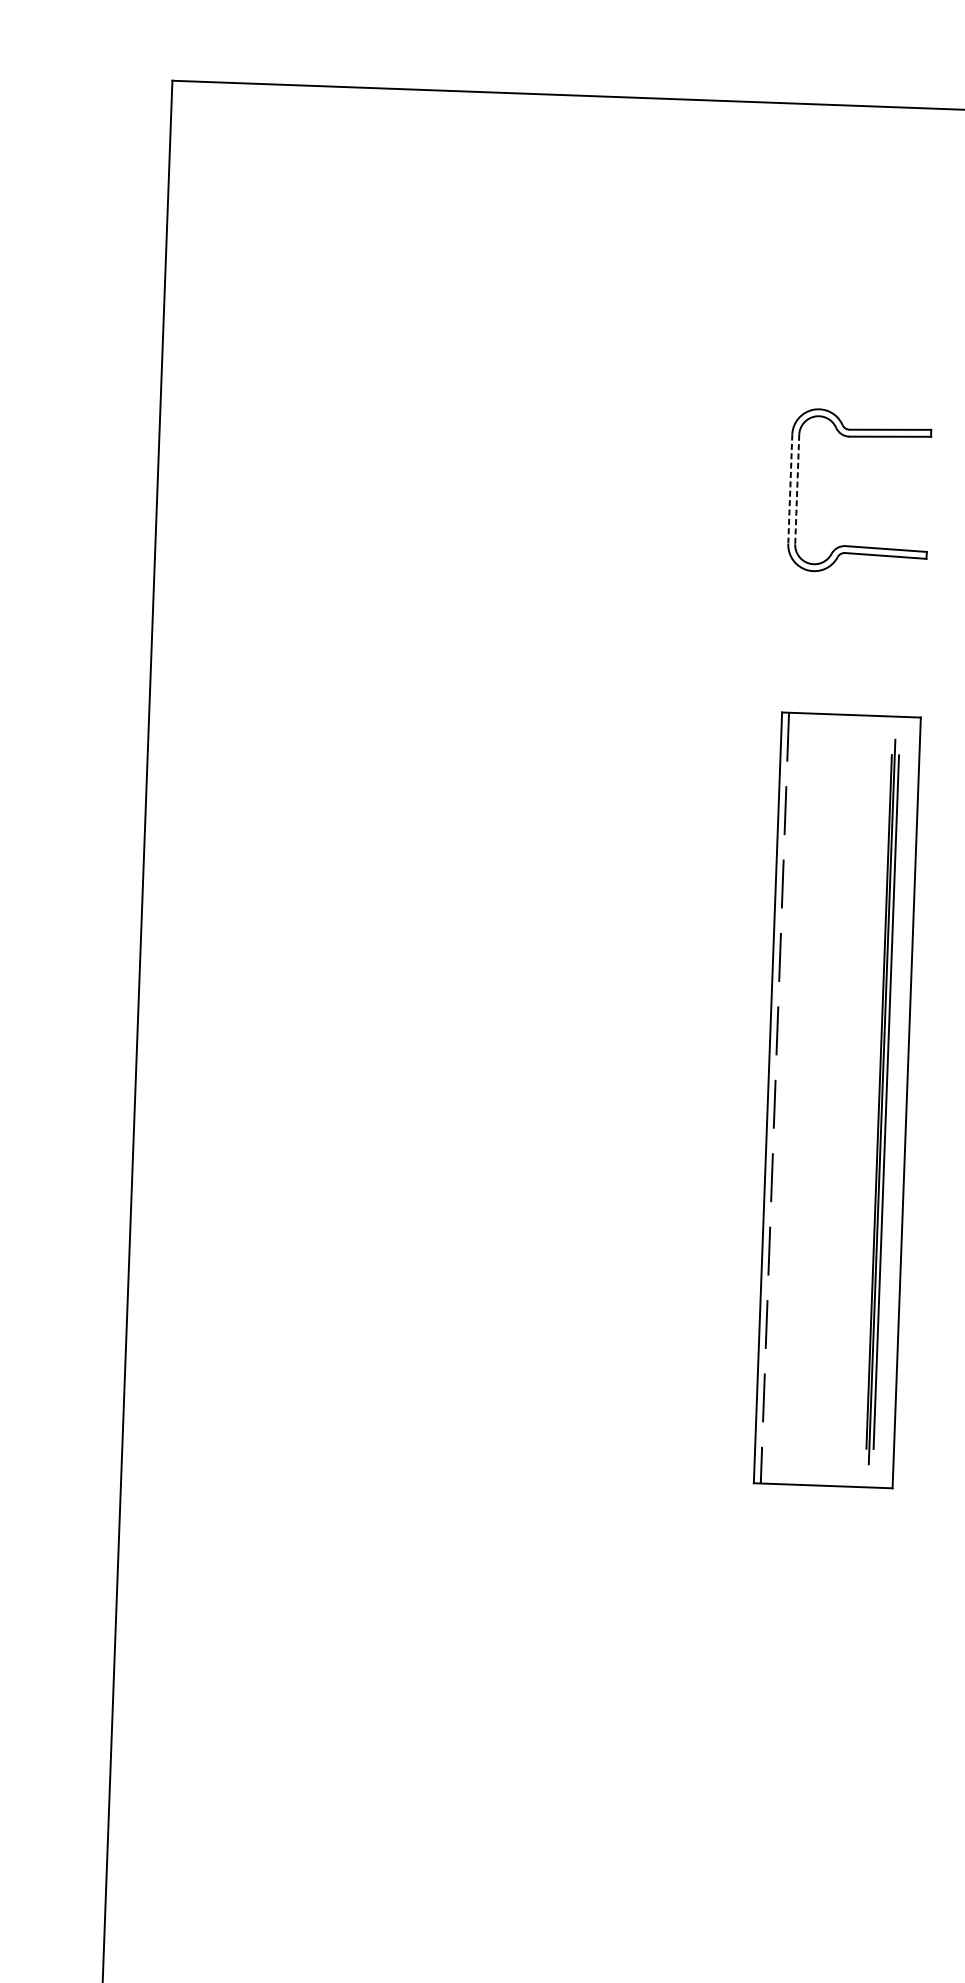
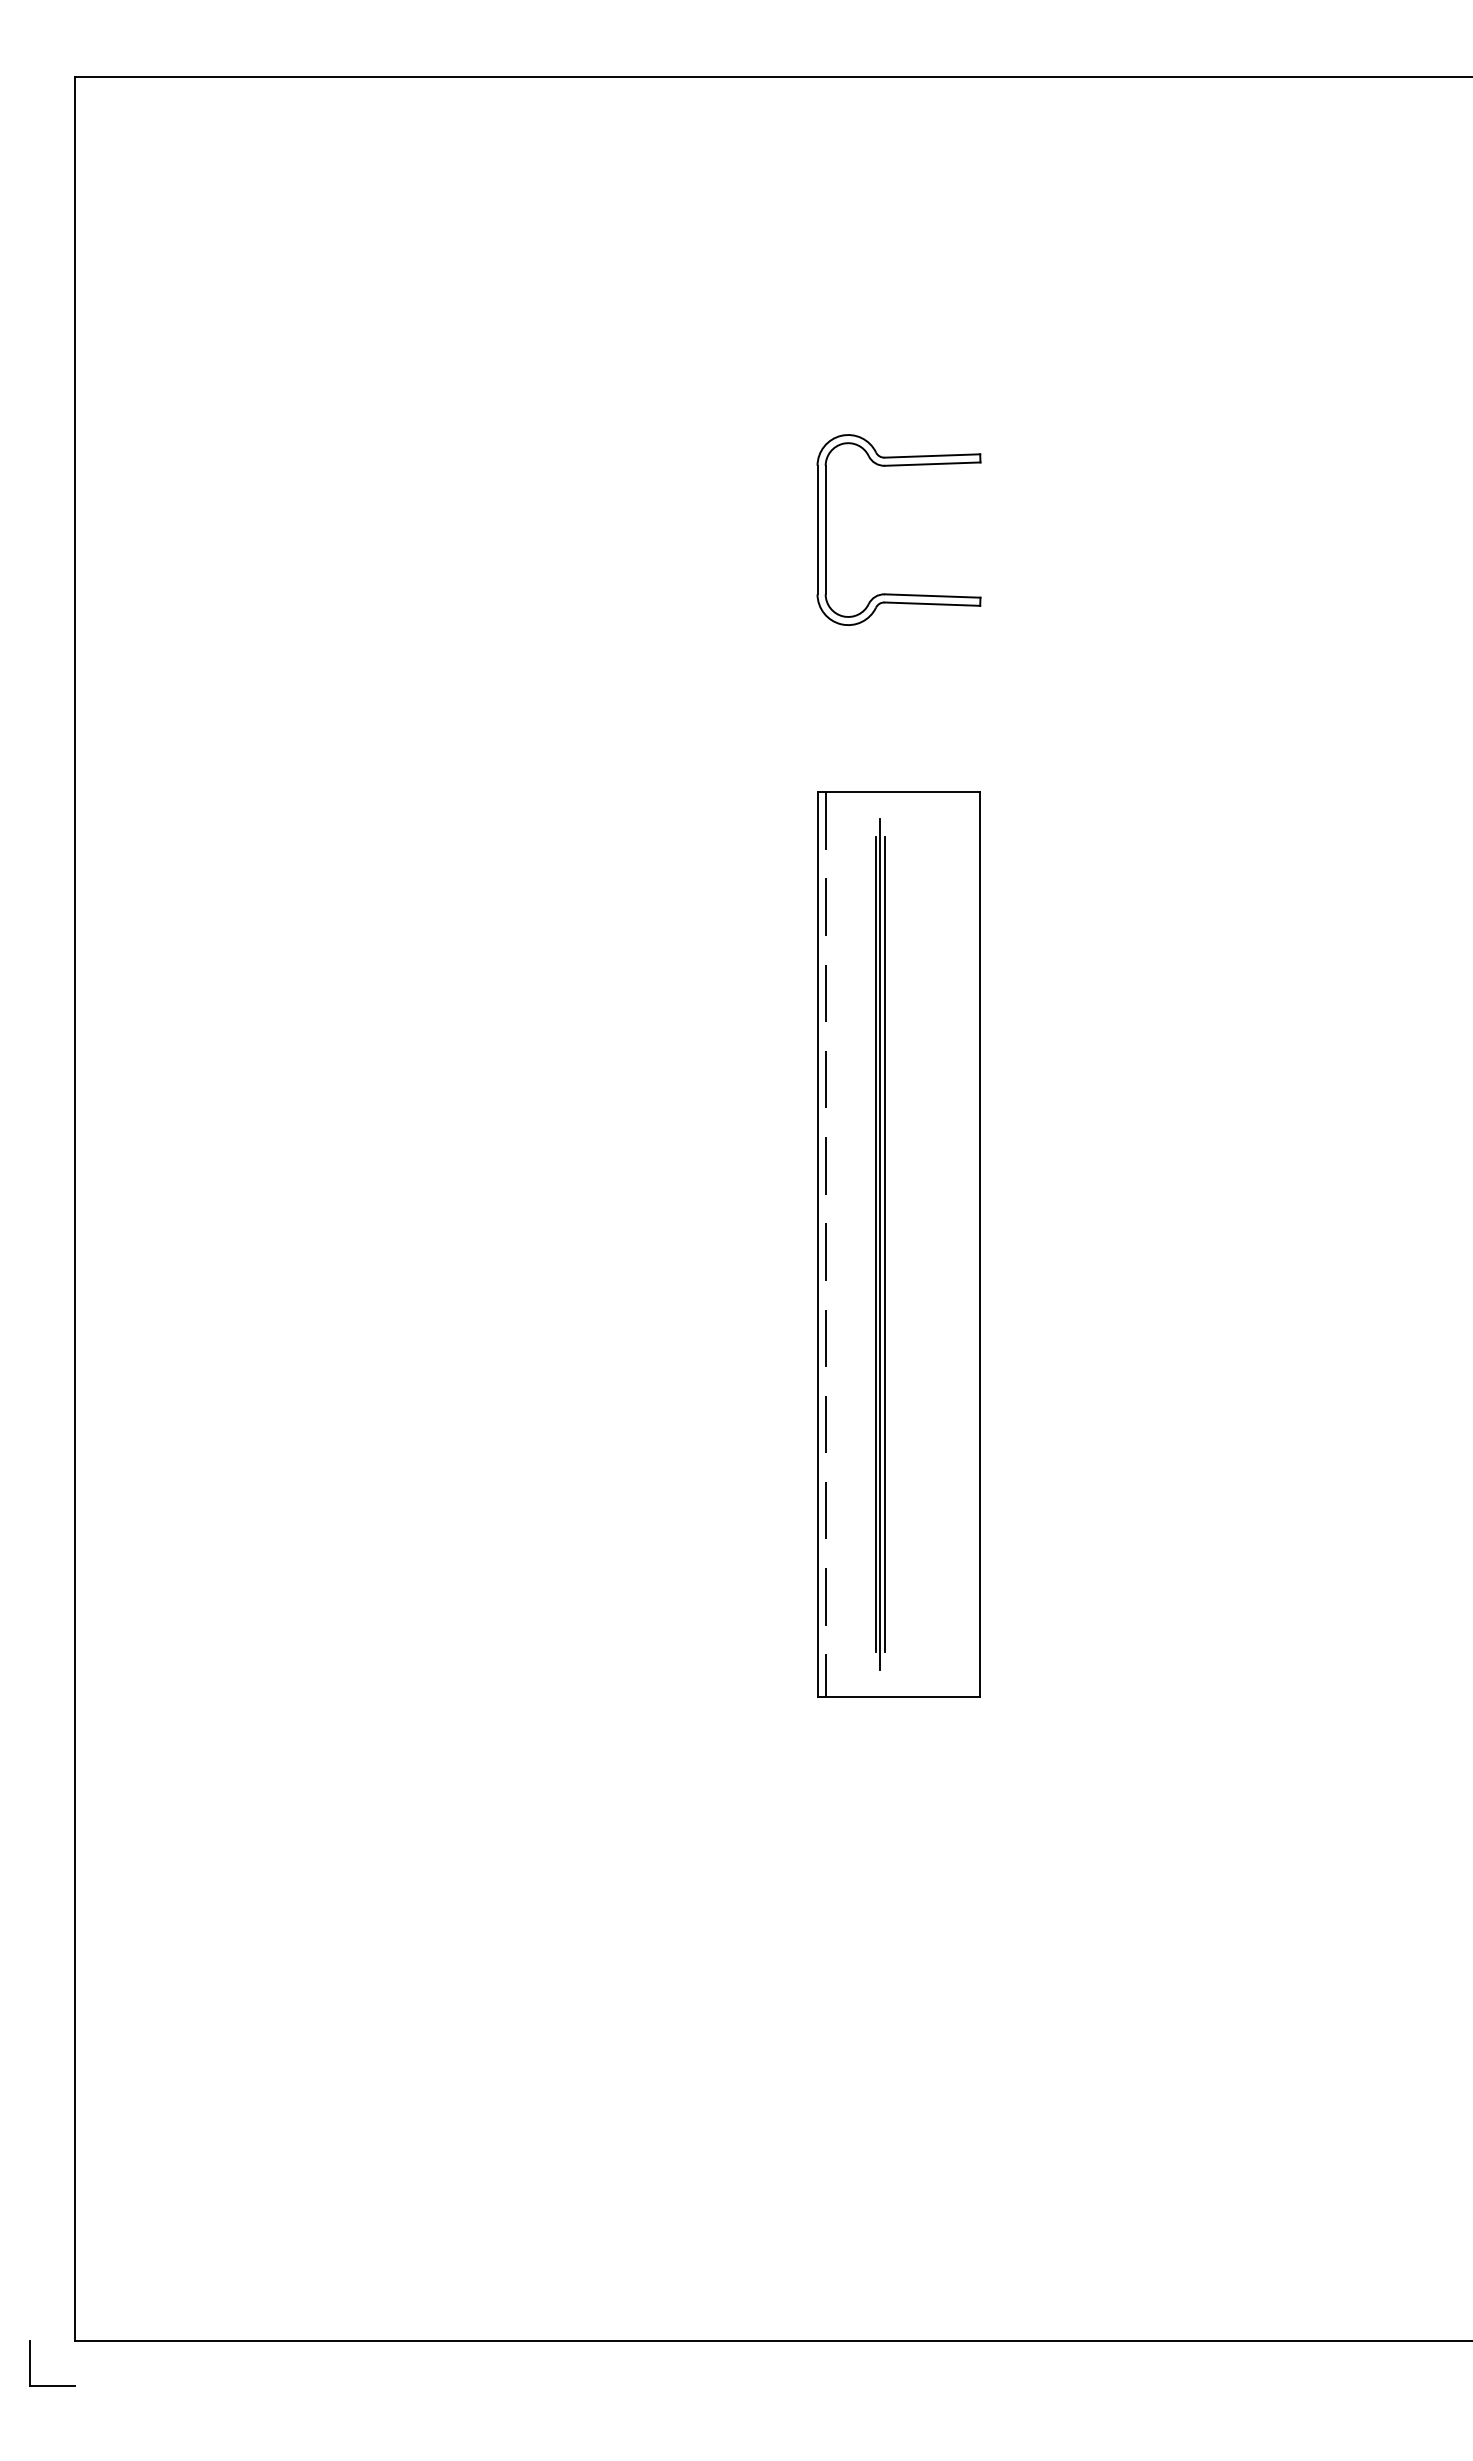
line: (790, 489) -> (817, 530), dashed -> solid
line: (797, 489) -> (825, 530), dashed -> solid
part: (882, 1101) -> (880, 1244), moved

